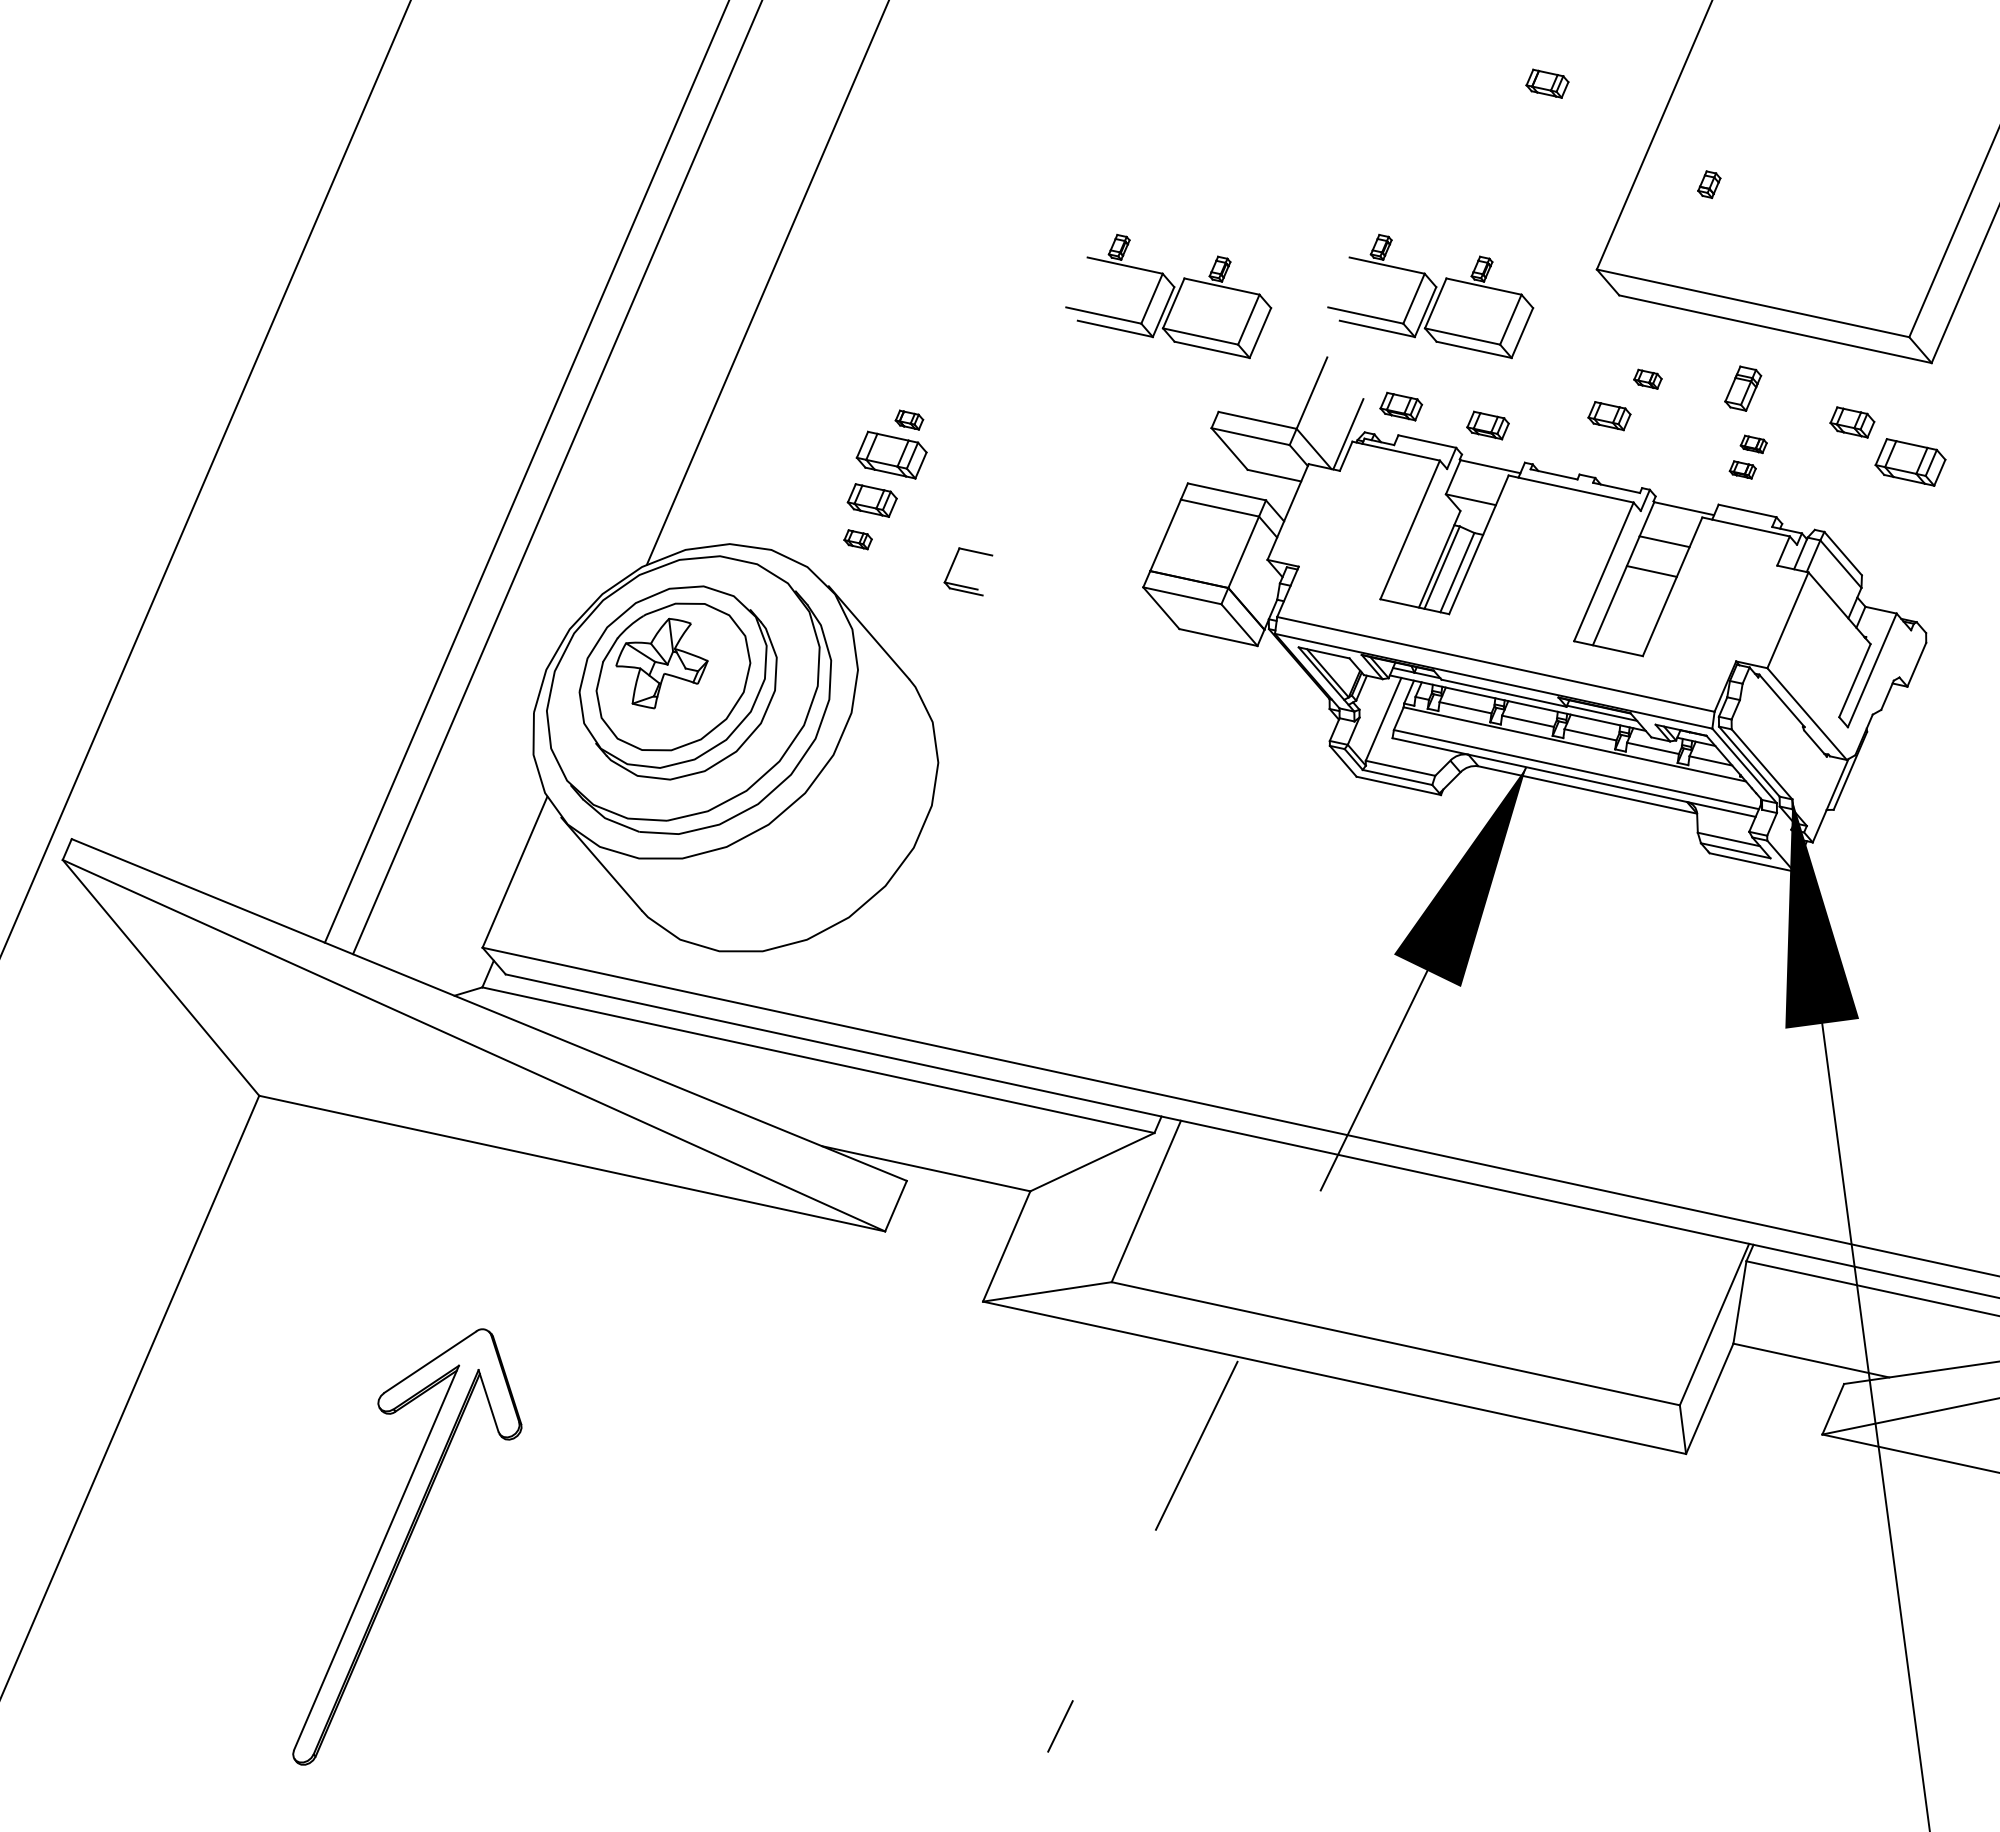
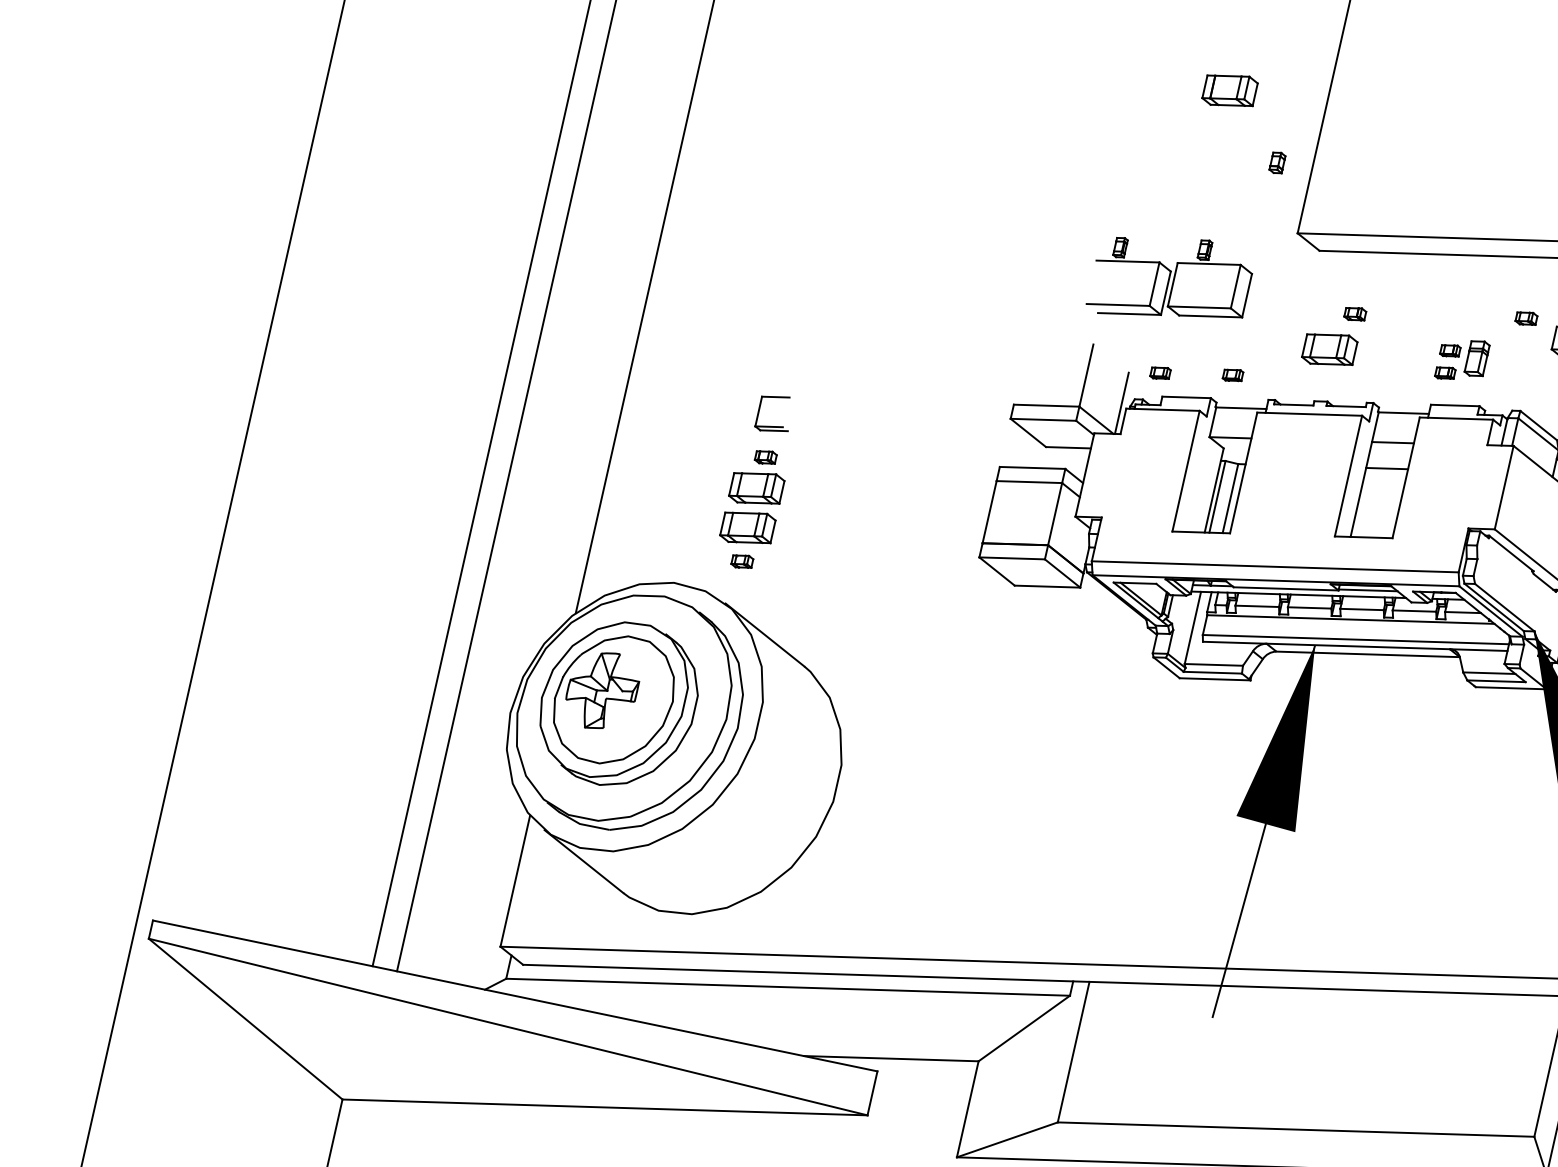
part: (1547, 83) -> (1230, 90), size x1.67
part: (1709, 184) -> (1277, 162), moved
part: (1168, 296) -> (956, 319), removed
part: (1743, 388) -> (1477, 358), moved
part: (1401, 406) -> (1160, 372), size x0.62
part: (1609, 415) -> (1329, 349), size x1.67
part: (1851, 422) -> (1525, 318), size x0.62
part: (1487, 425) -> (1232, 375), size x0.62
part: (872, 500) -> (748, 527), size x1.43
part: (964, 585) -> (771, 425), moved

